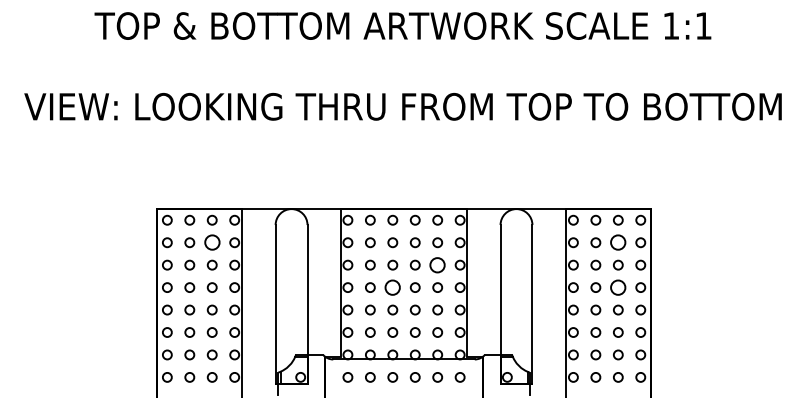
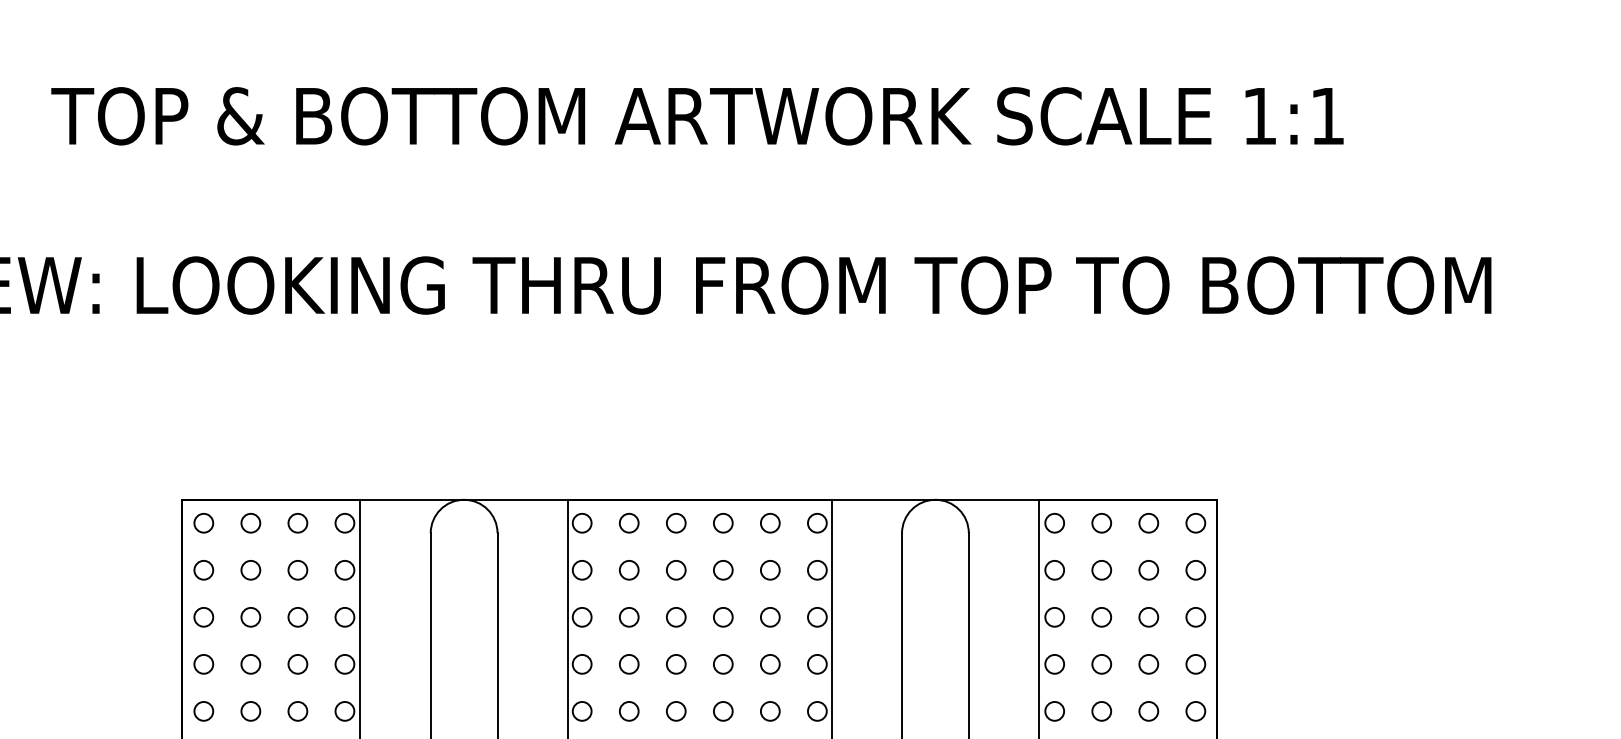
circle: (211, 242) -> (296, 569), size x0.62
circle: (618, 242) -> (1149, 569), size x0.62
circle: (437, 264) -> (769, 615), size x0.62
circle: (392, 287) -> (675, 664), size x0.62
circle: (618, 287) -> (1149, 664), size x0.62

